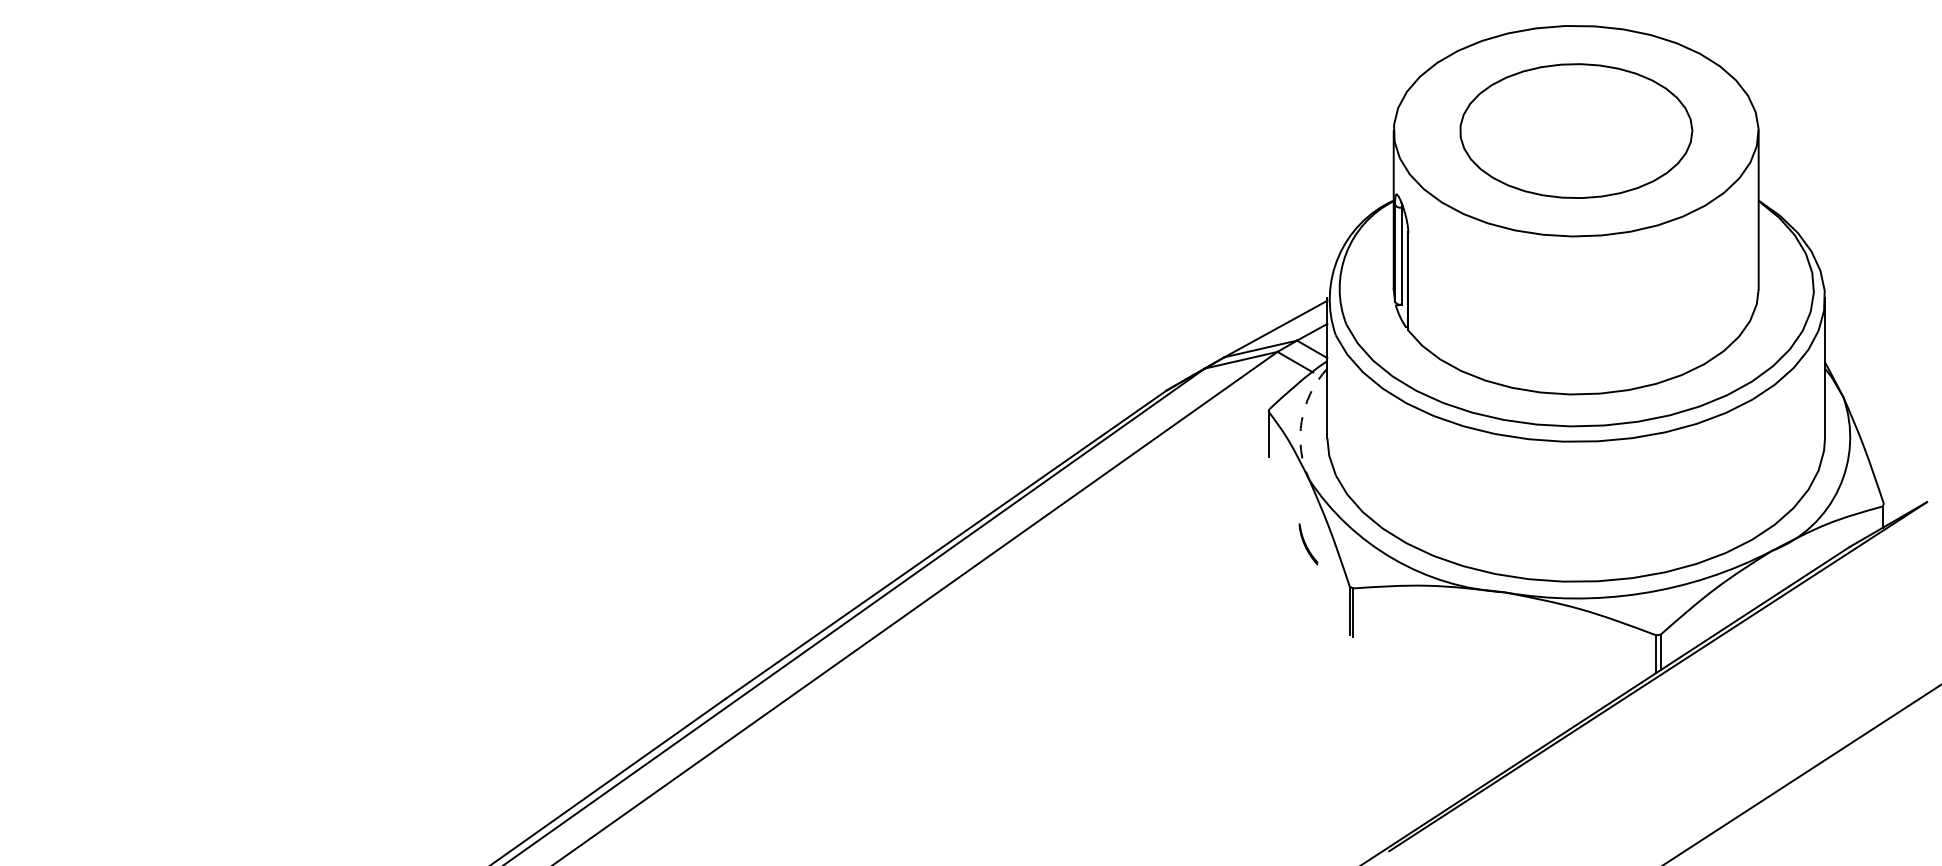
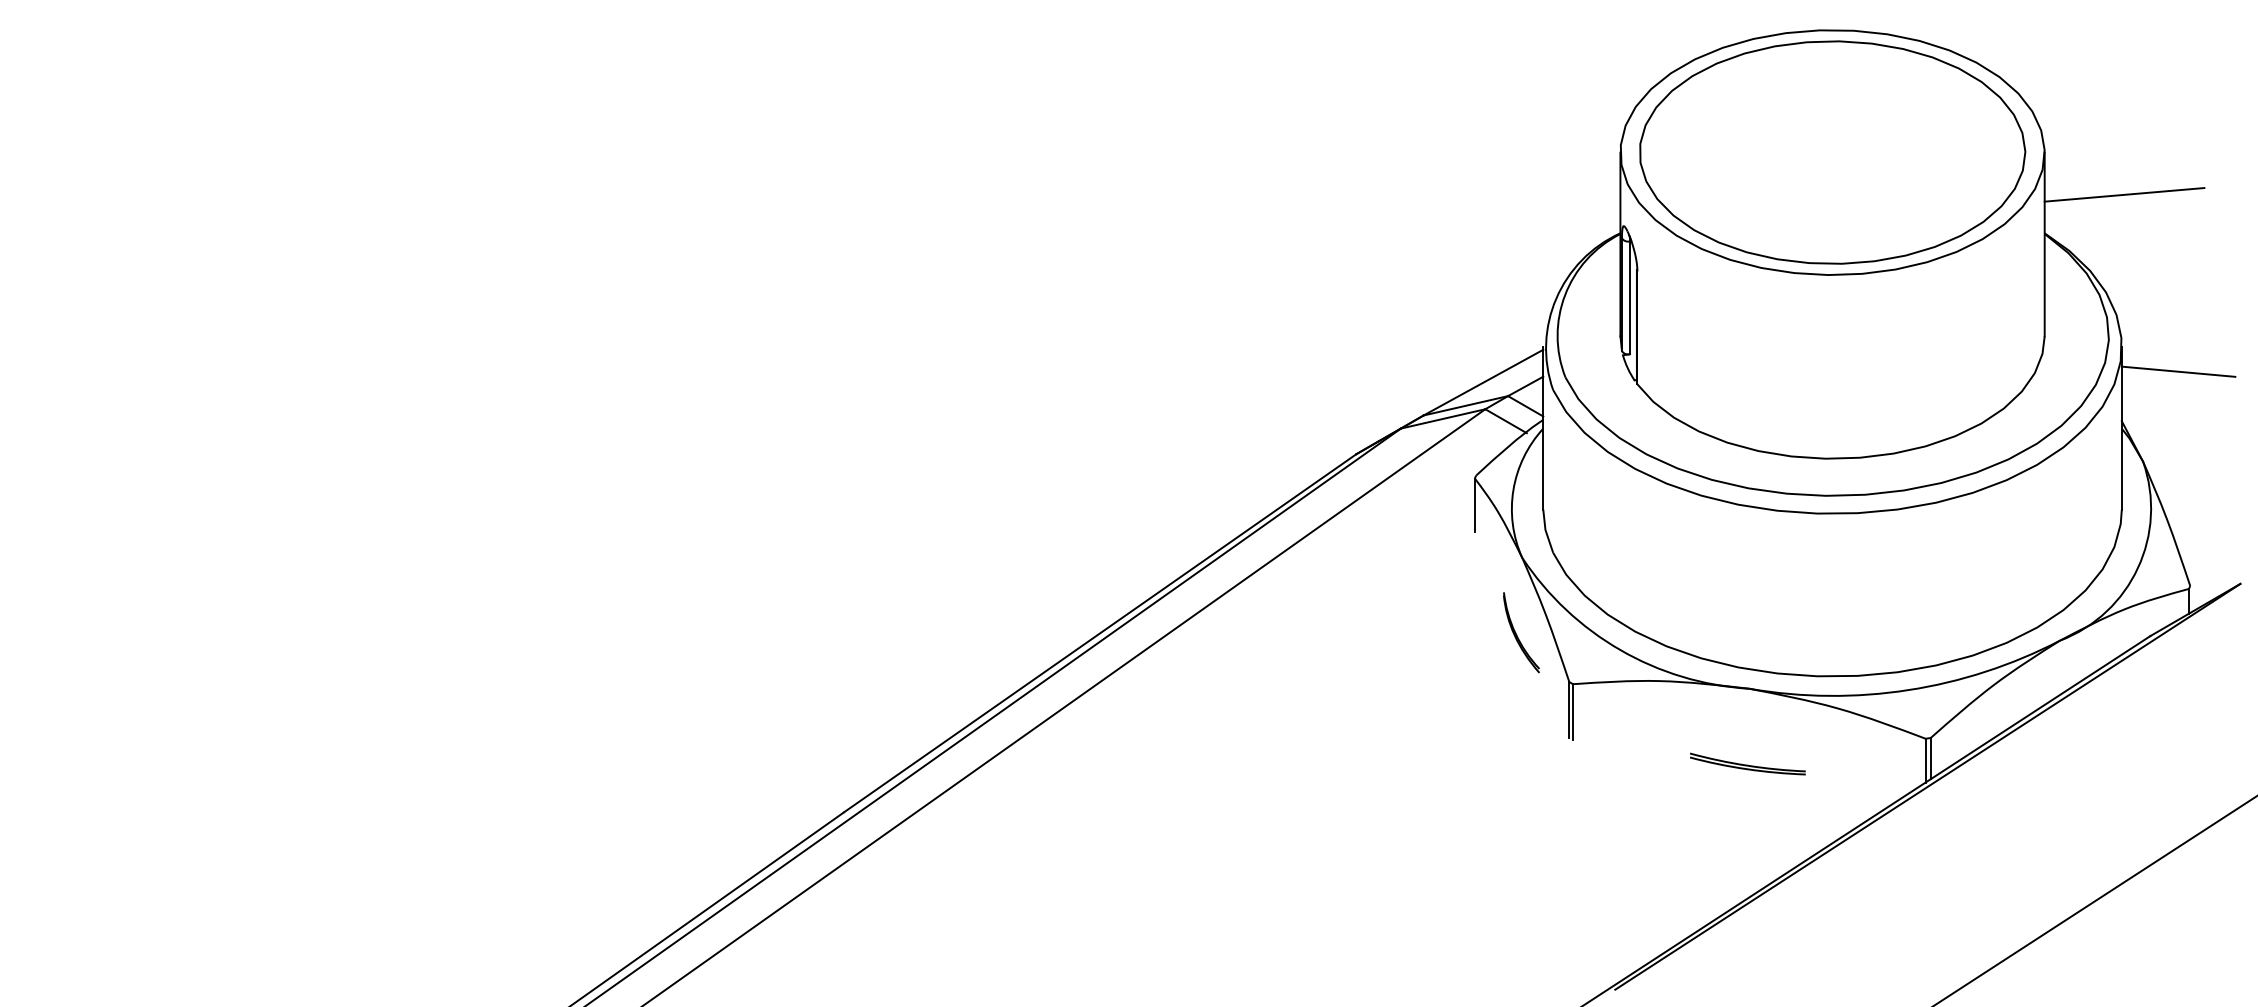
part: (1576, 131) -> (1832, 152), size x1.43
line: (1827, 167) -> (2124, 194), added
line: (1873, 319) -> (2178, 371), added
arc: (1301, 420) -> (1513, 489), dashed -> solid
part: (1308, 543) -> (1521, 632), size x1.67
part: (1503, 656) -> (1747, 763), added

